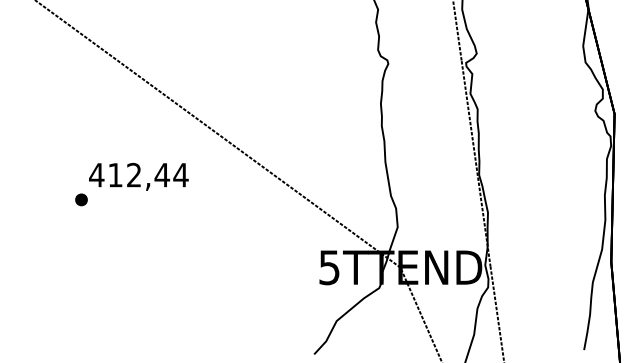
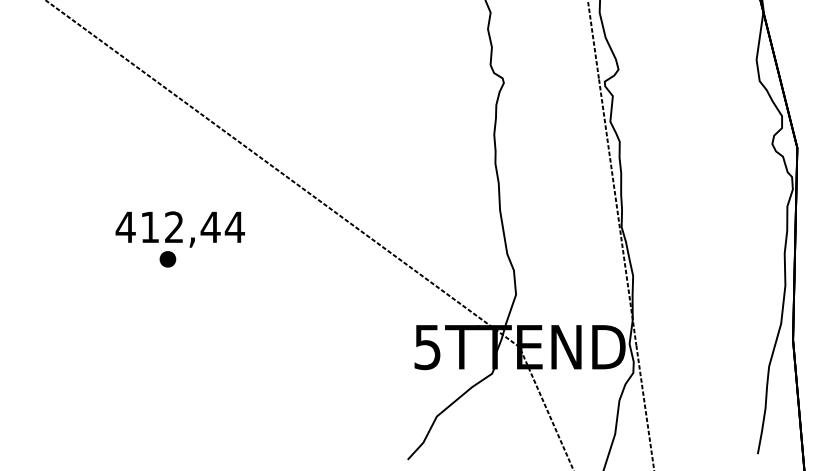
part: (81, 200) -> (167, 259), moved

